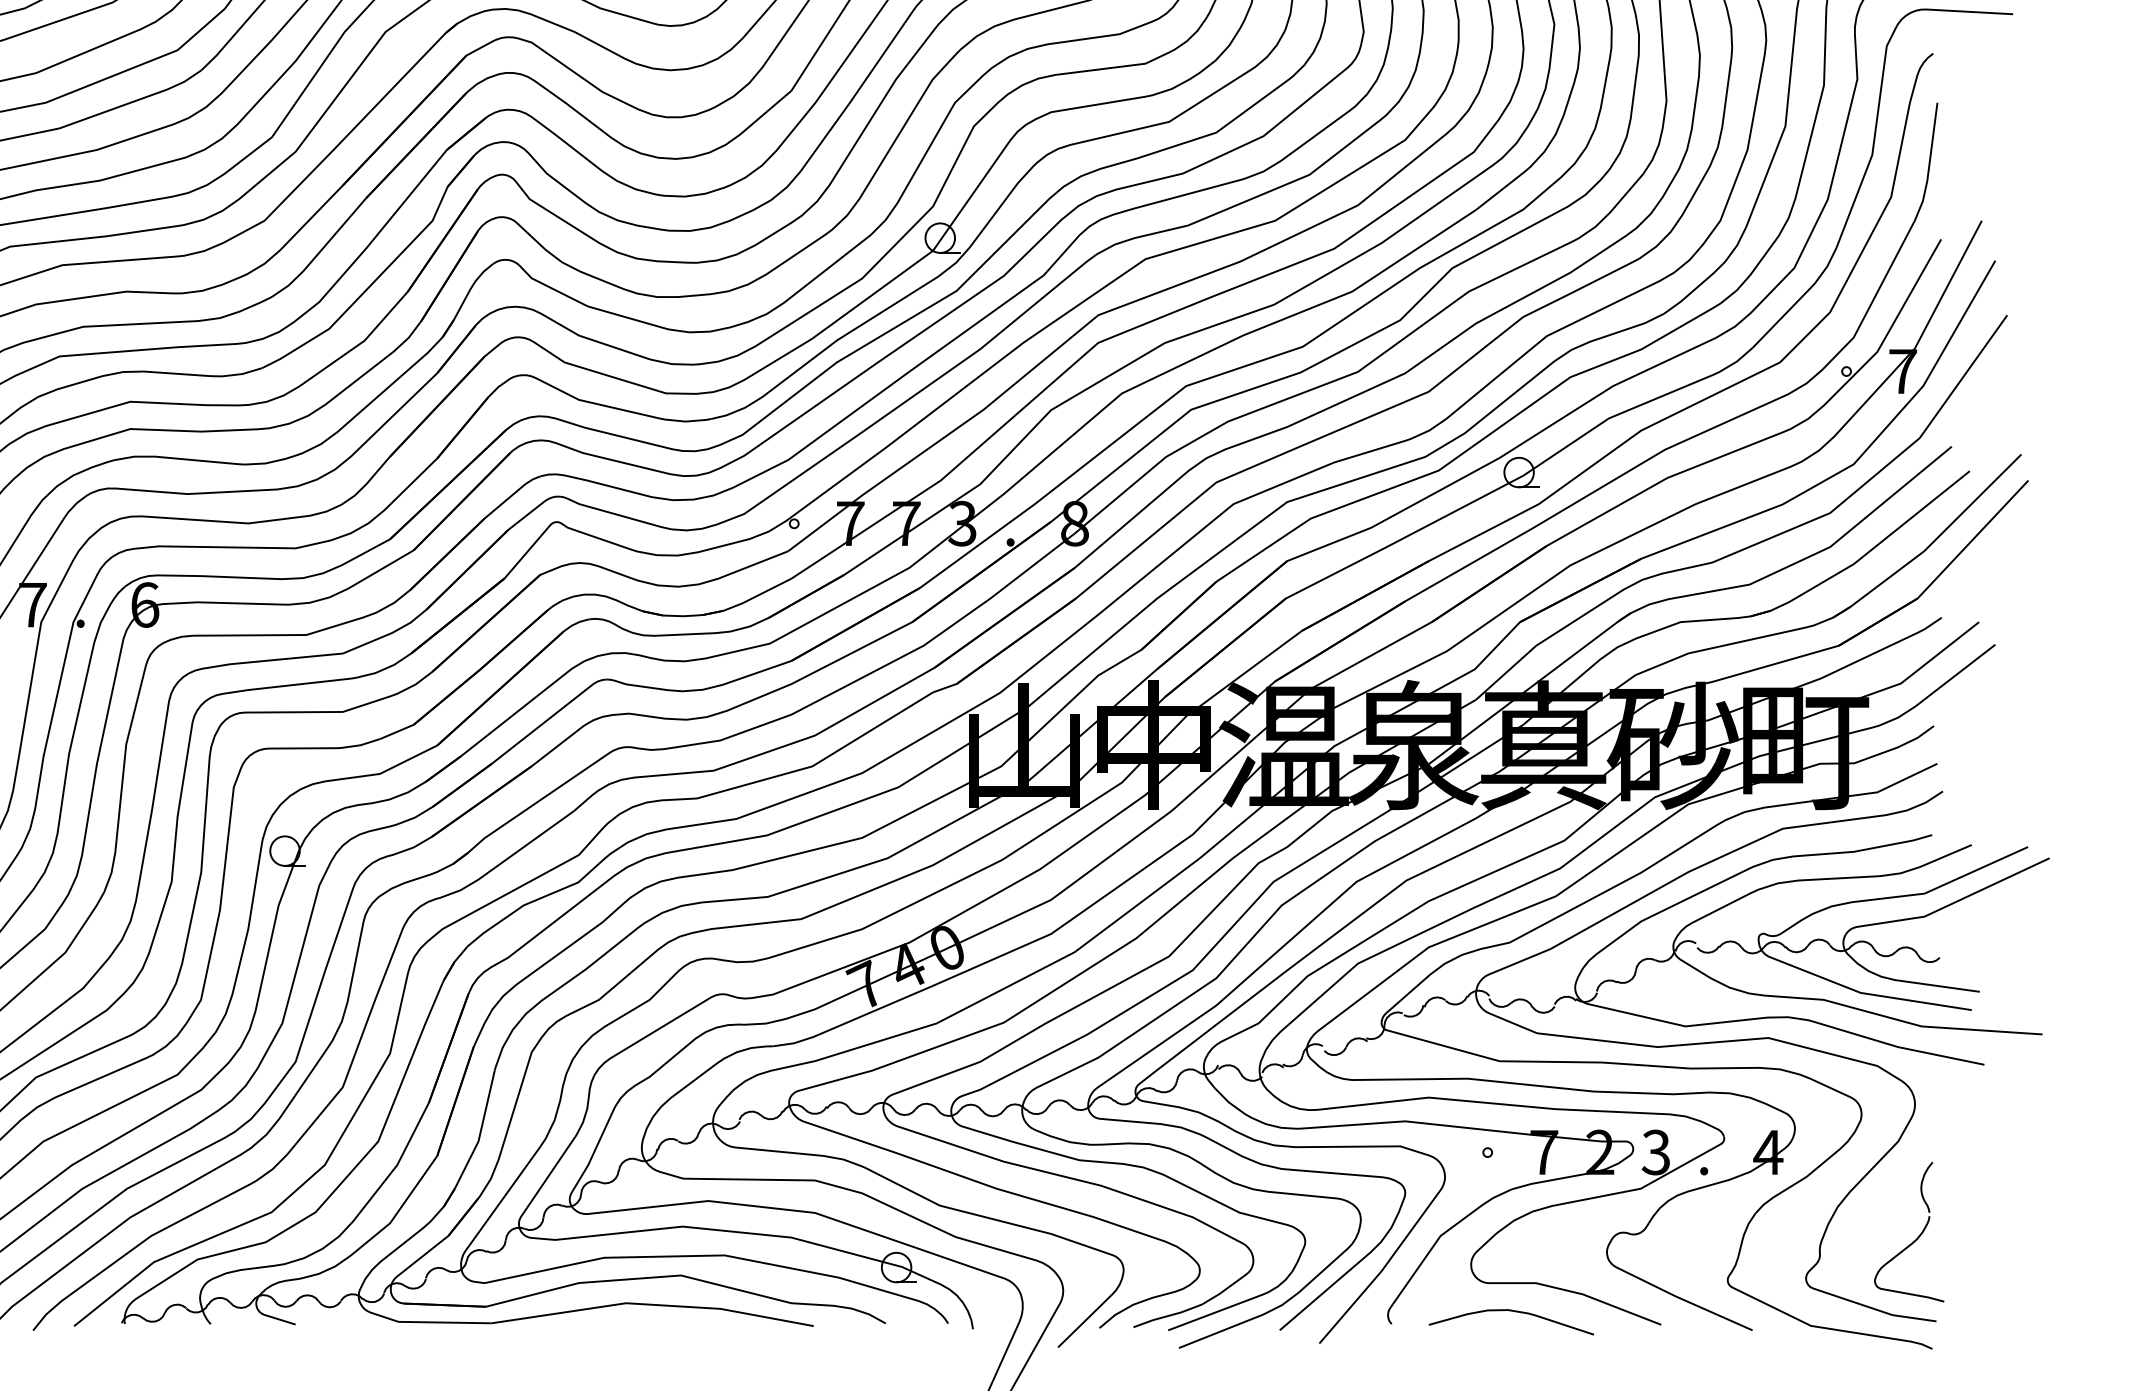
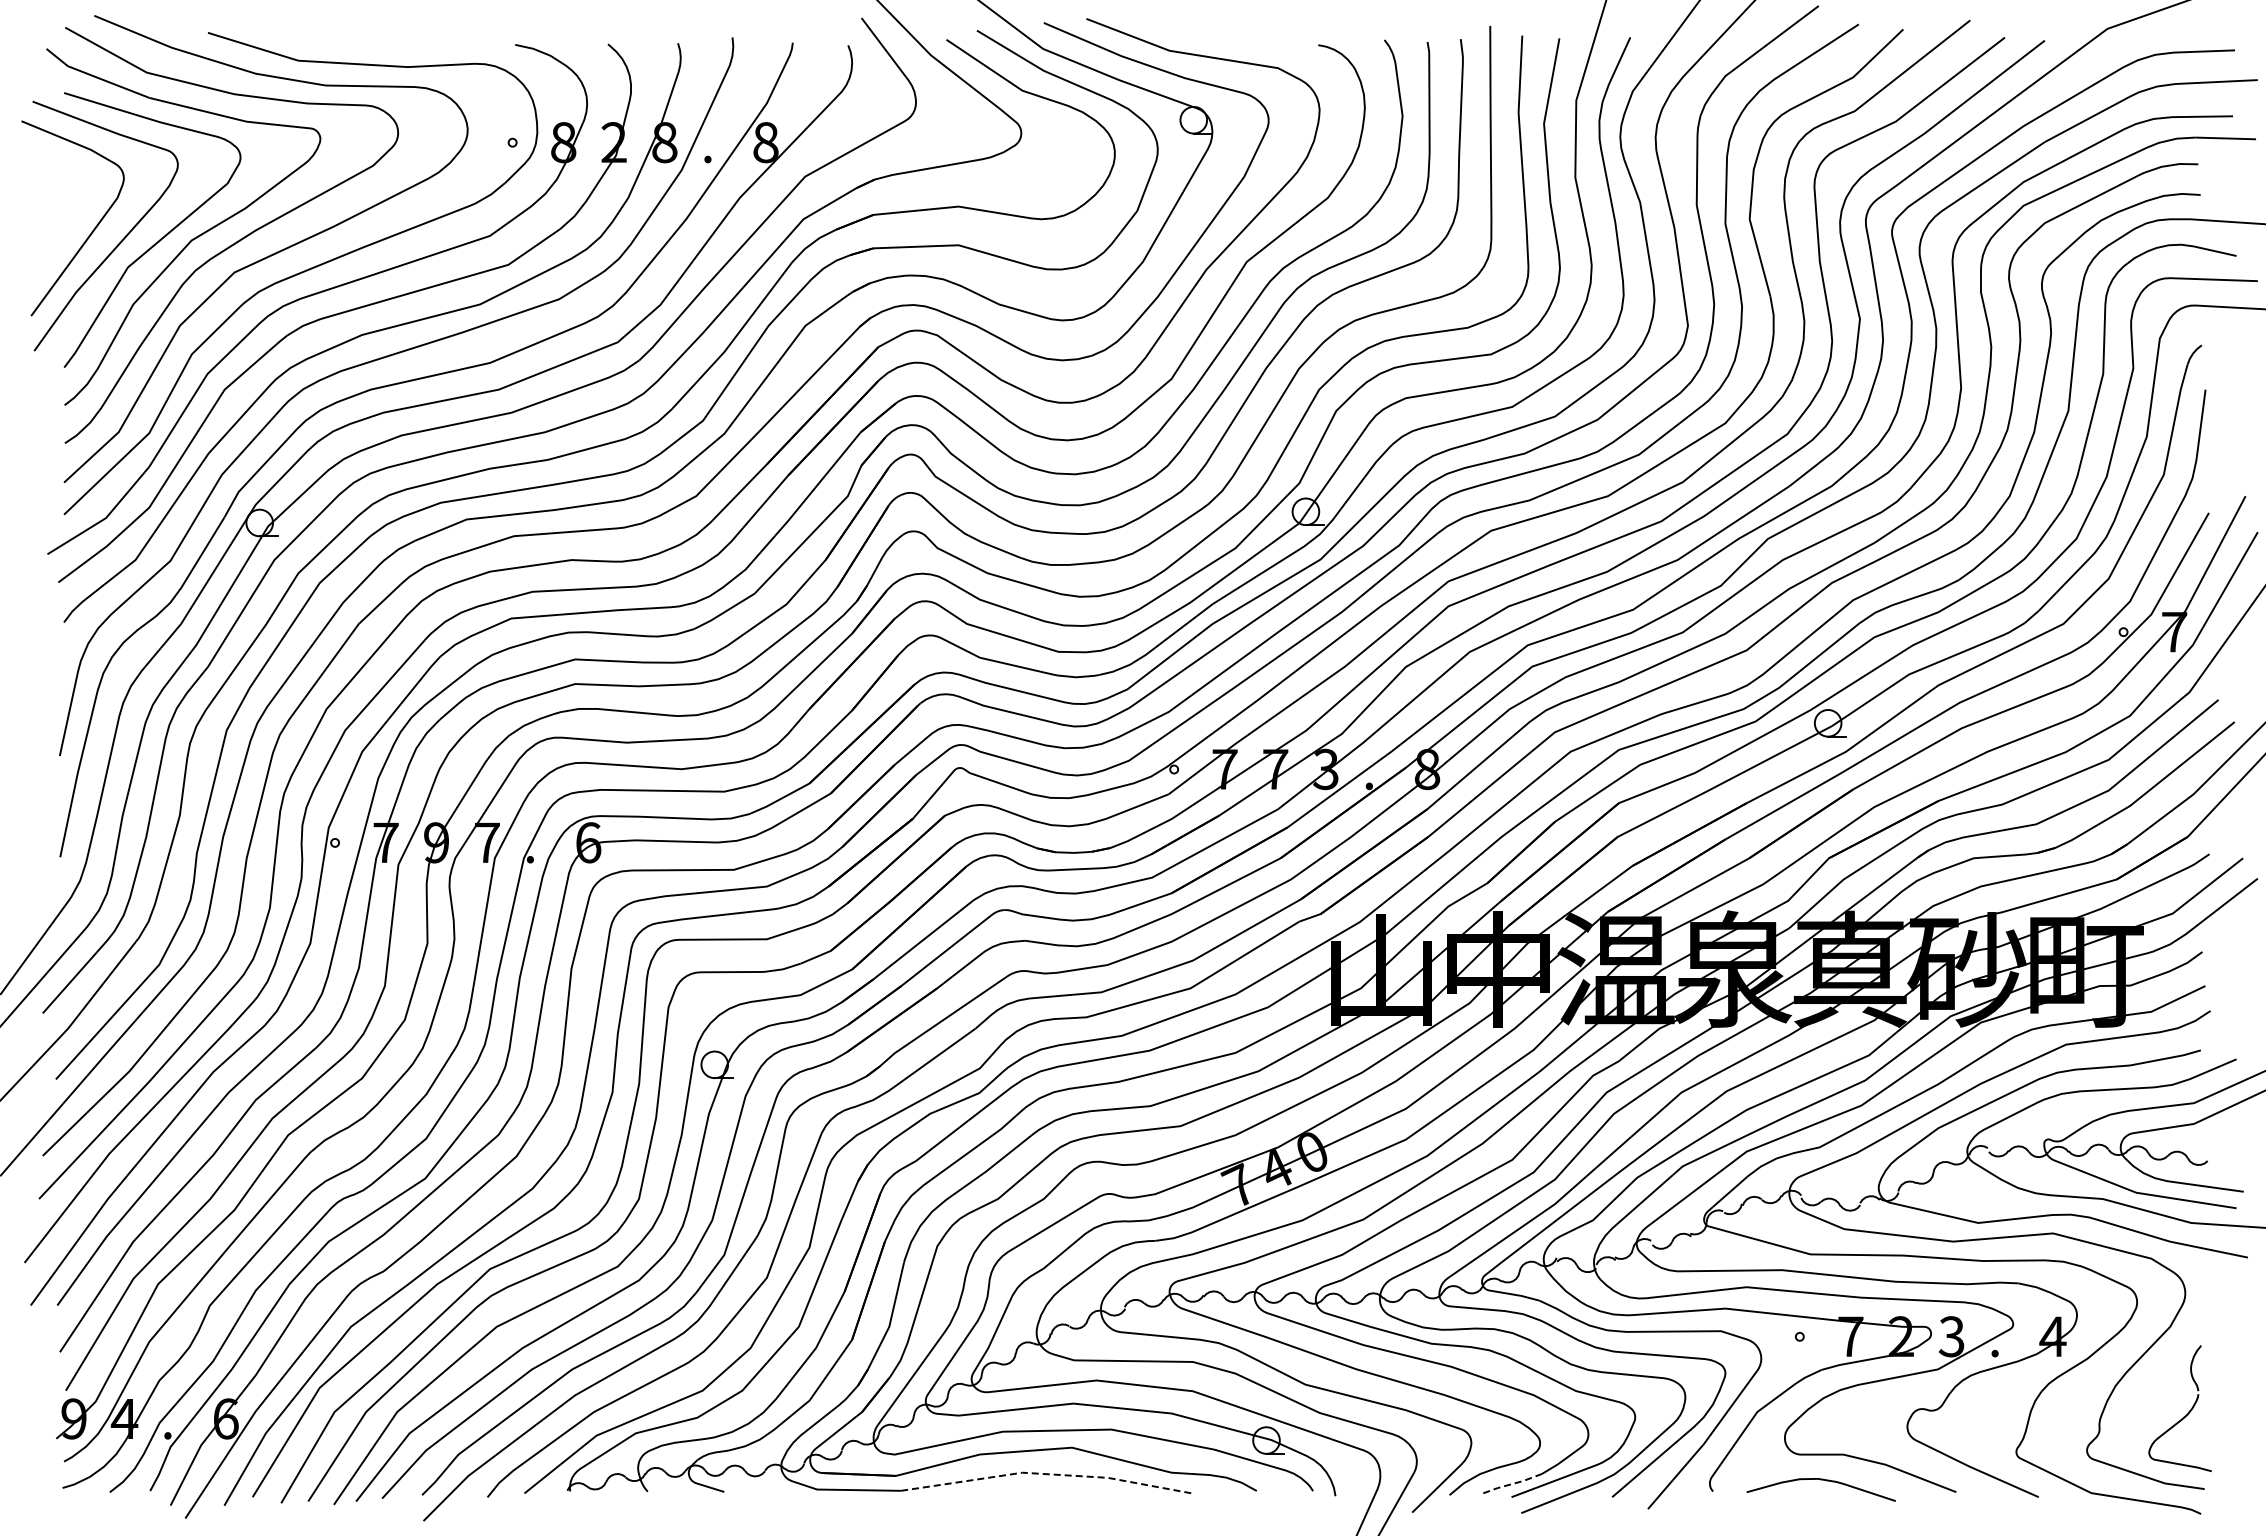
line: (653, 1305) -> (1047, 1474), solid -> dashed
line: (1167, 1316) -> (1510, 1484), solid -> dashed

